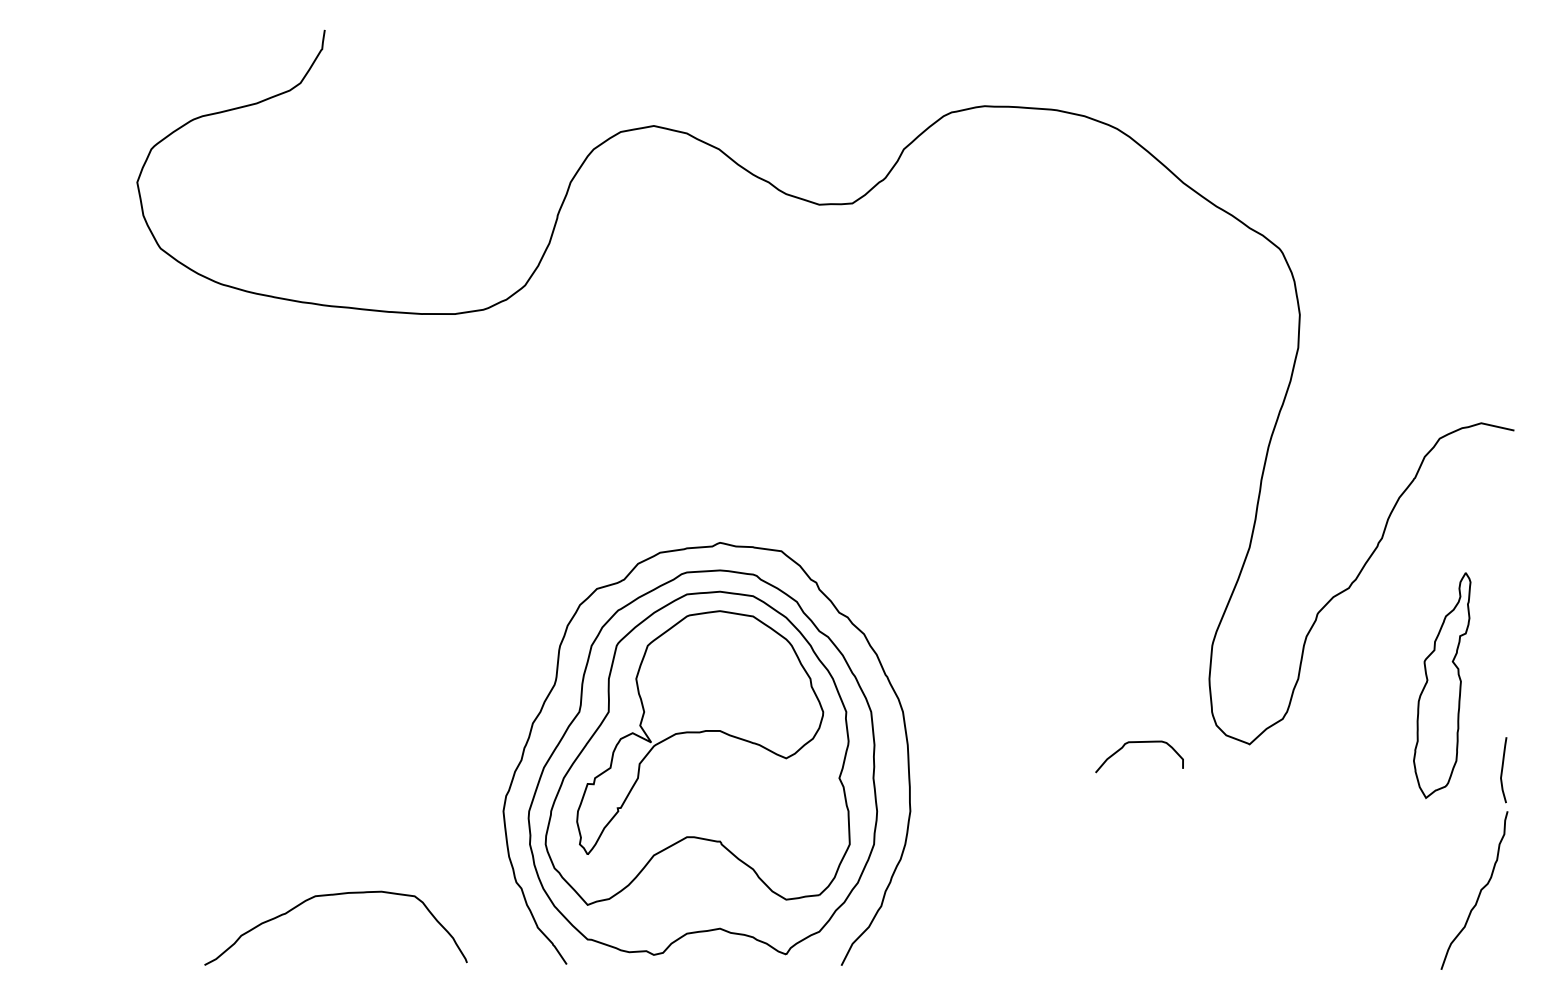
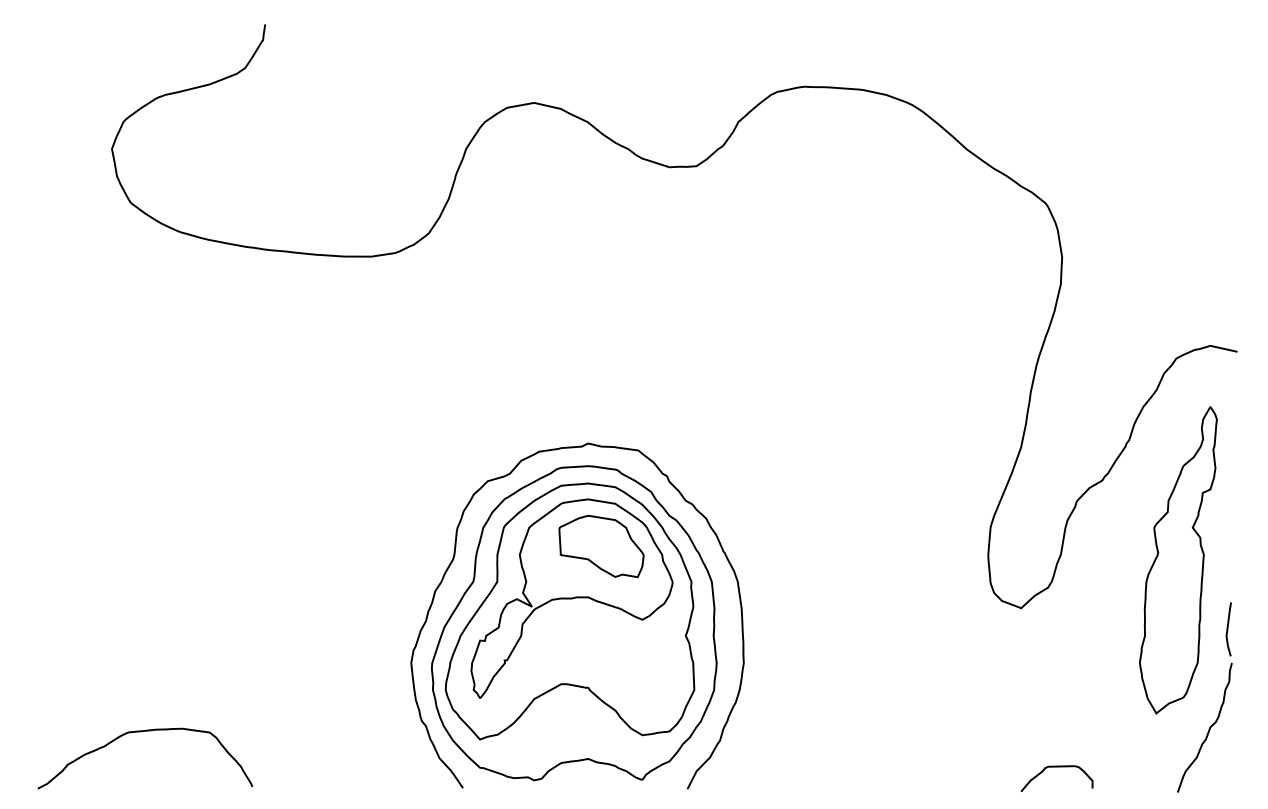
part: (735, 668) -> (600, 546), added
part: (1442, 685) -> (1178, 560), size x1.67
curve: (1139, 742) -> (1056, 766), moved
curve: (335, 895) -> (144, 731), moved

